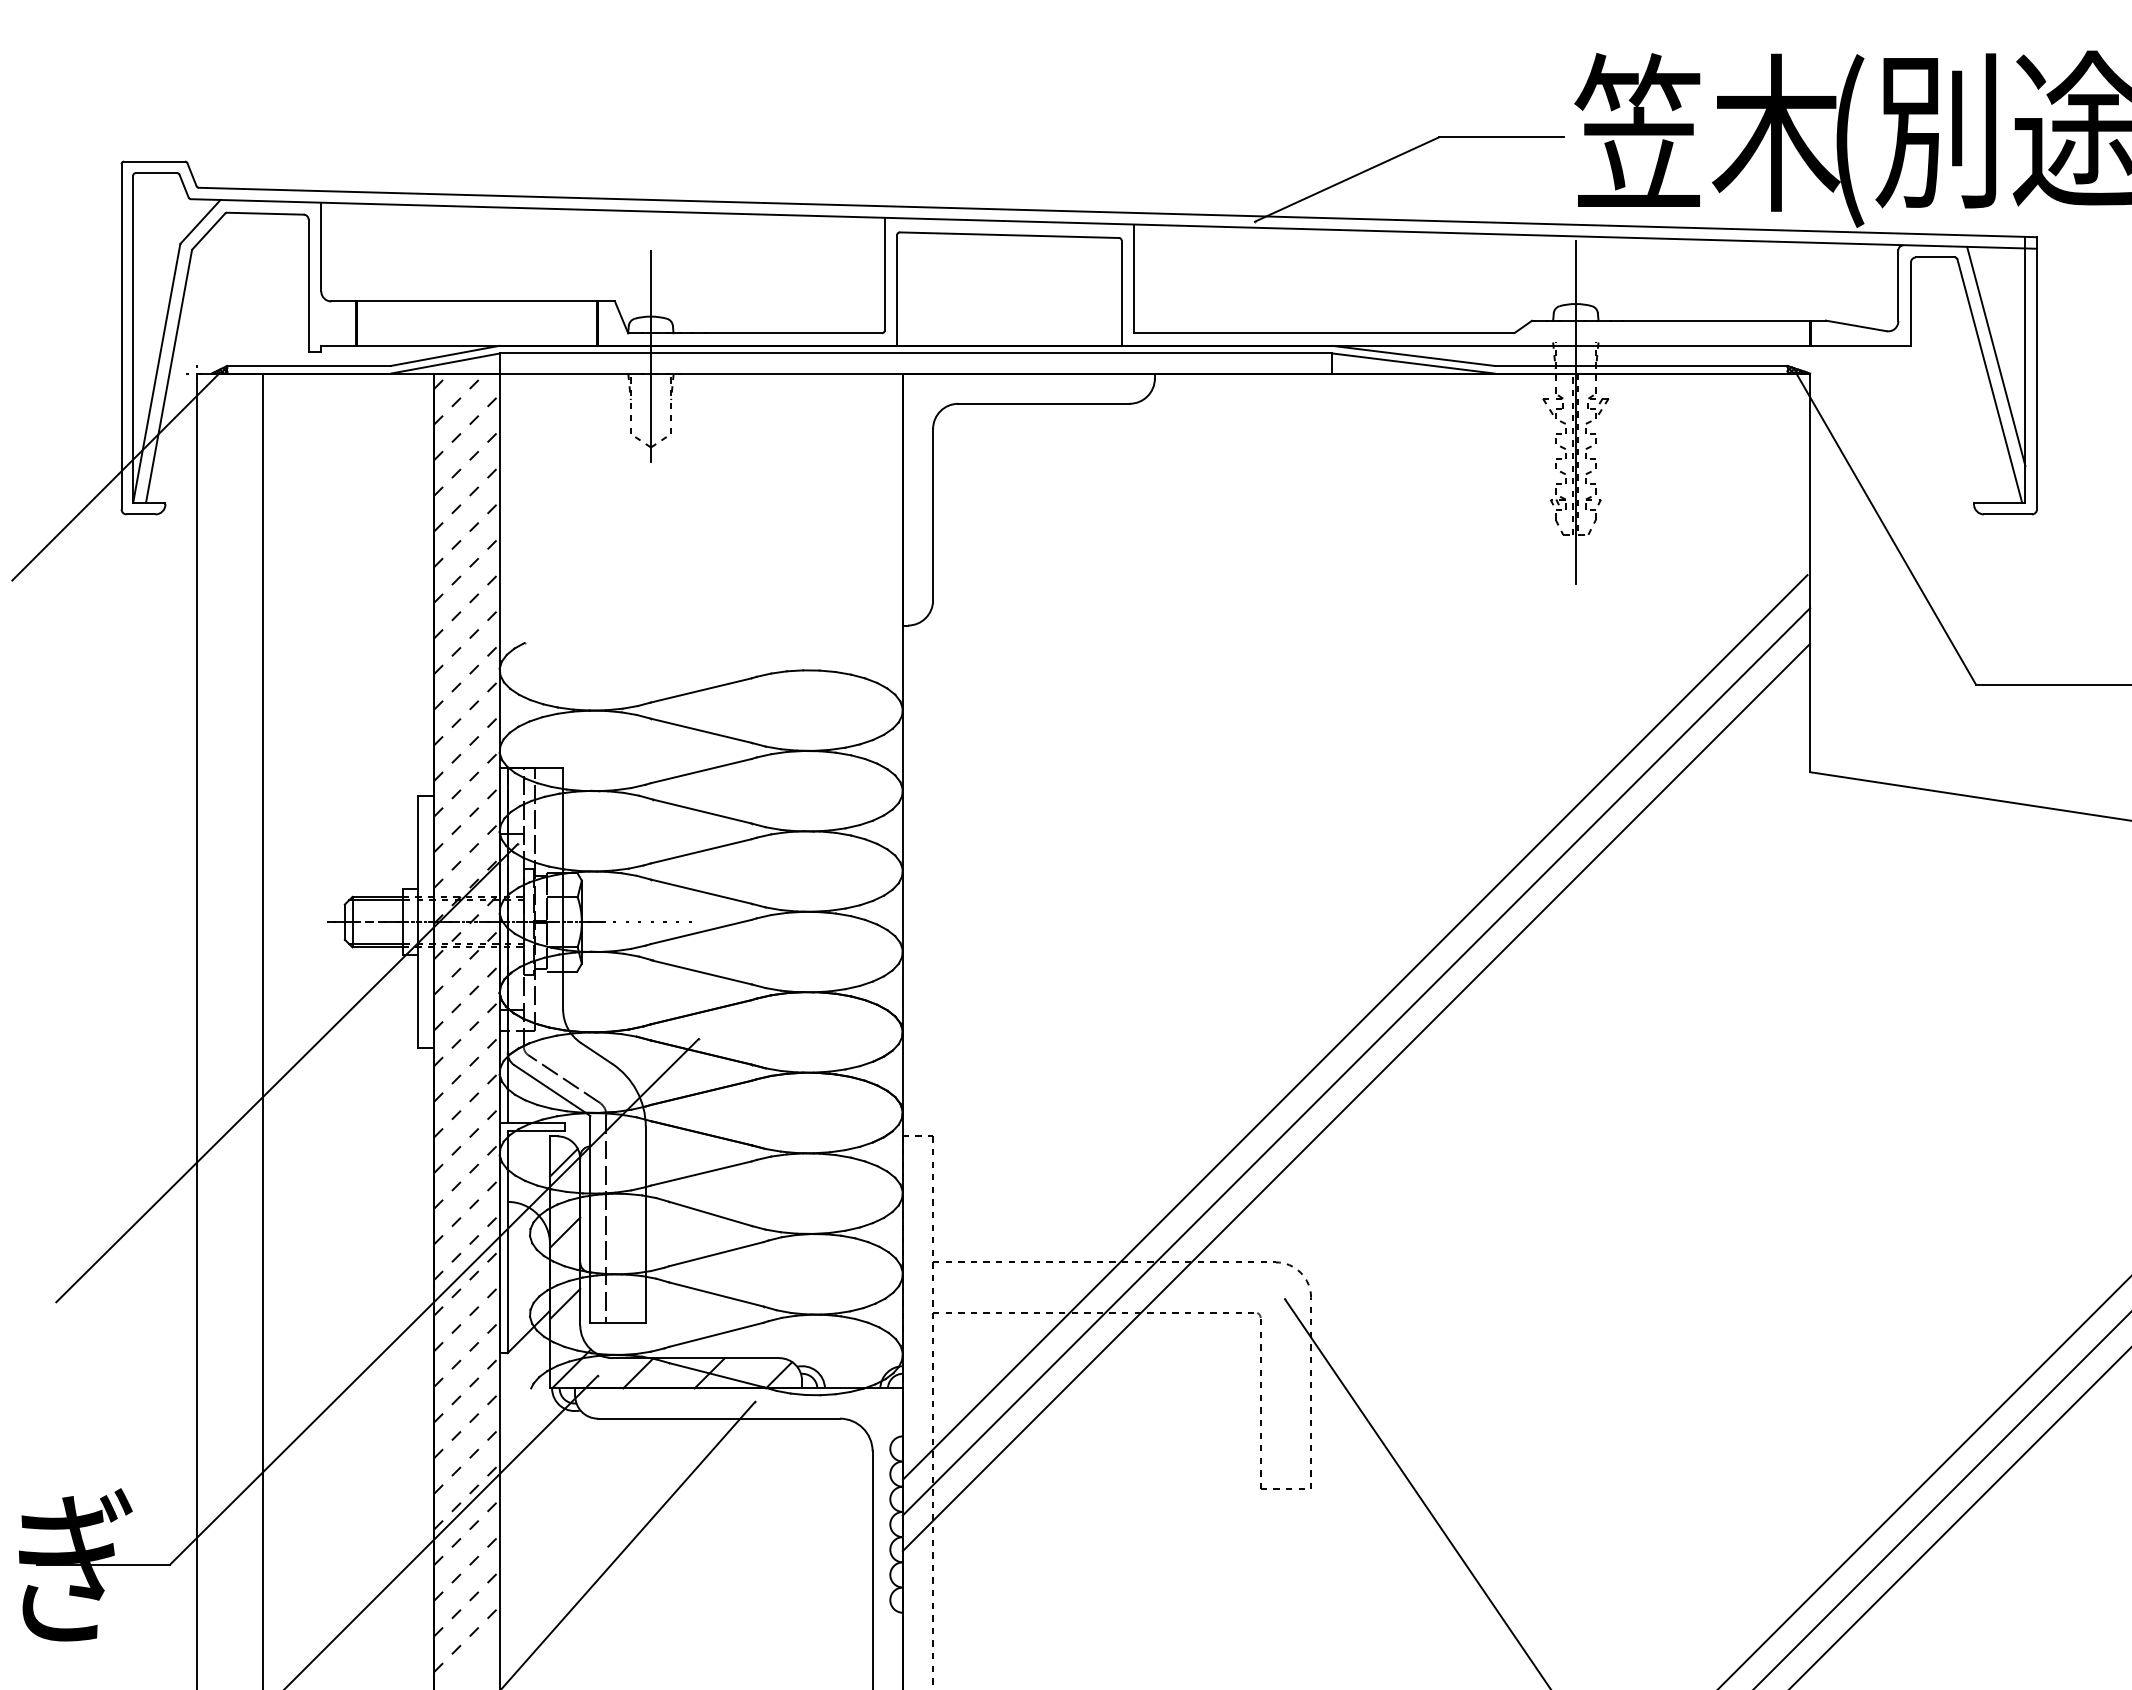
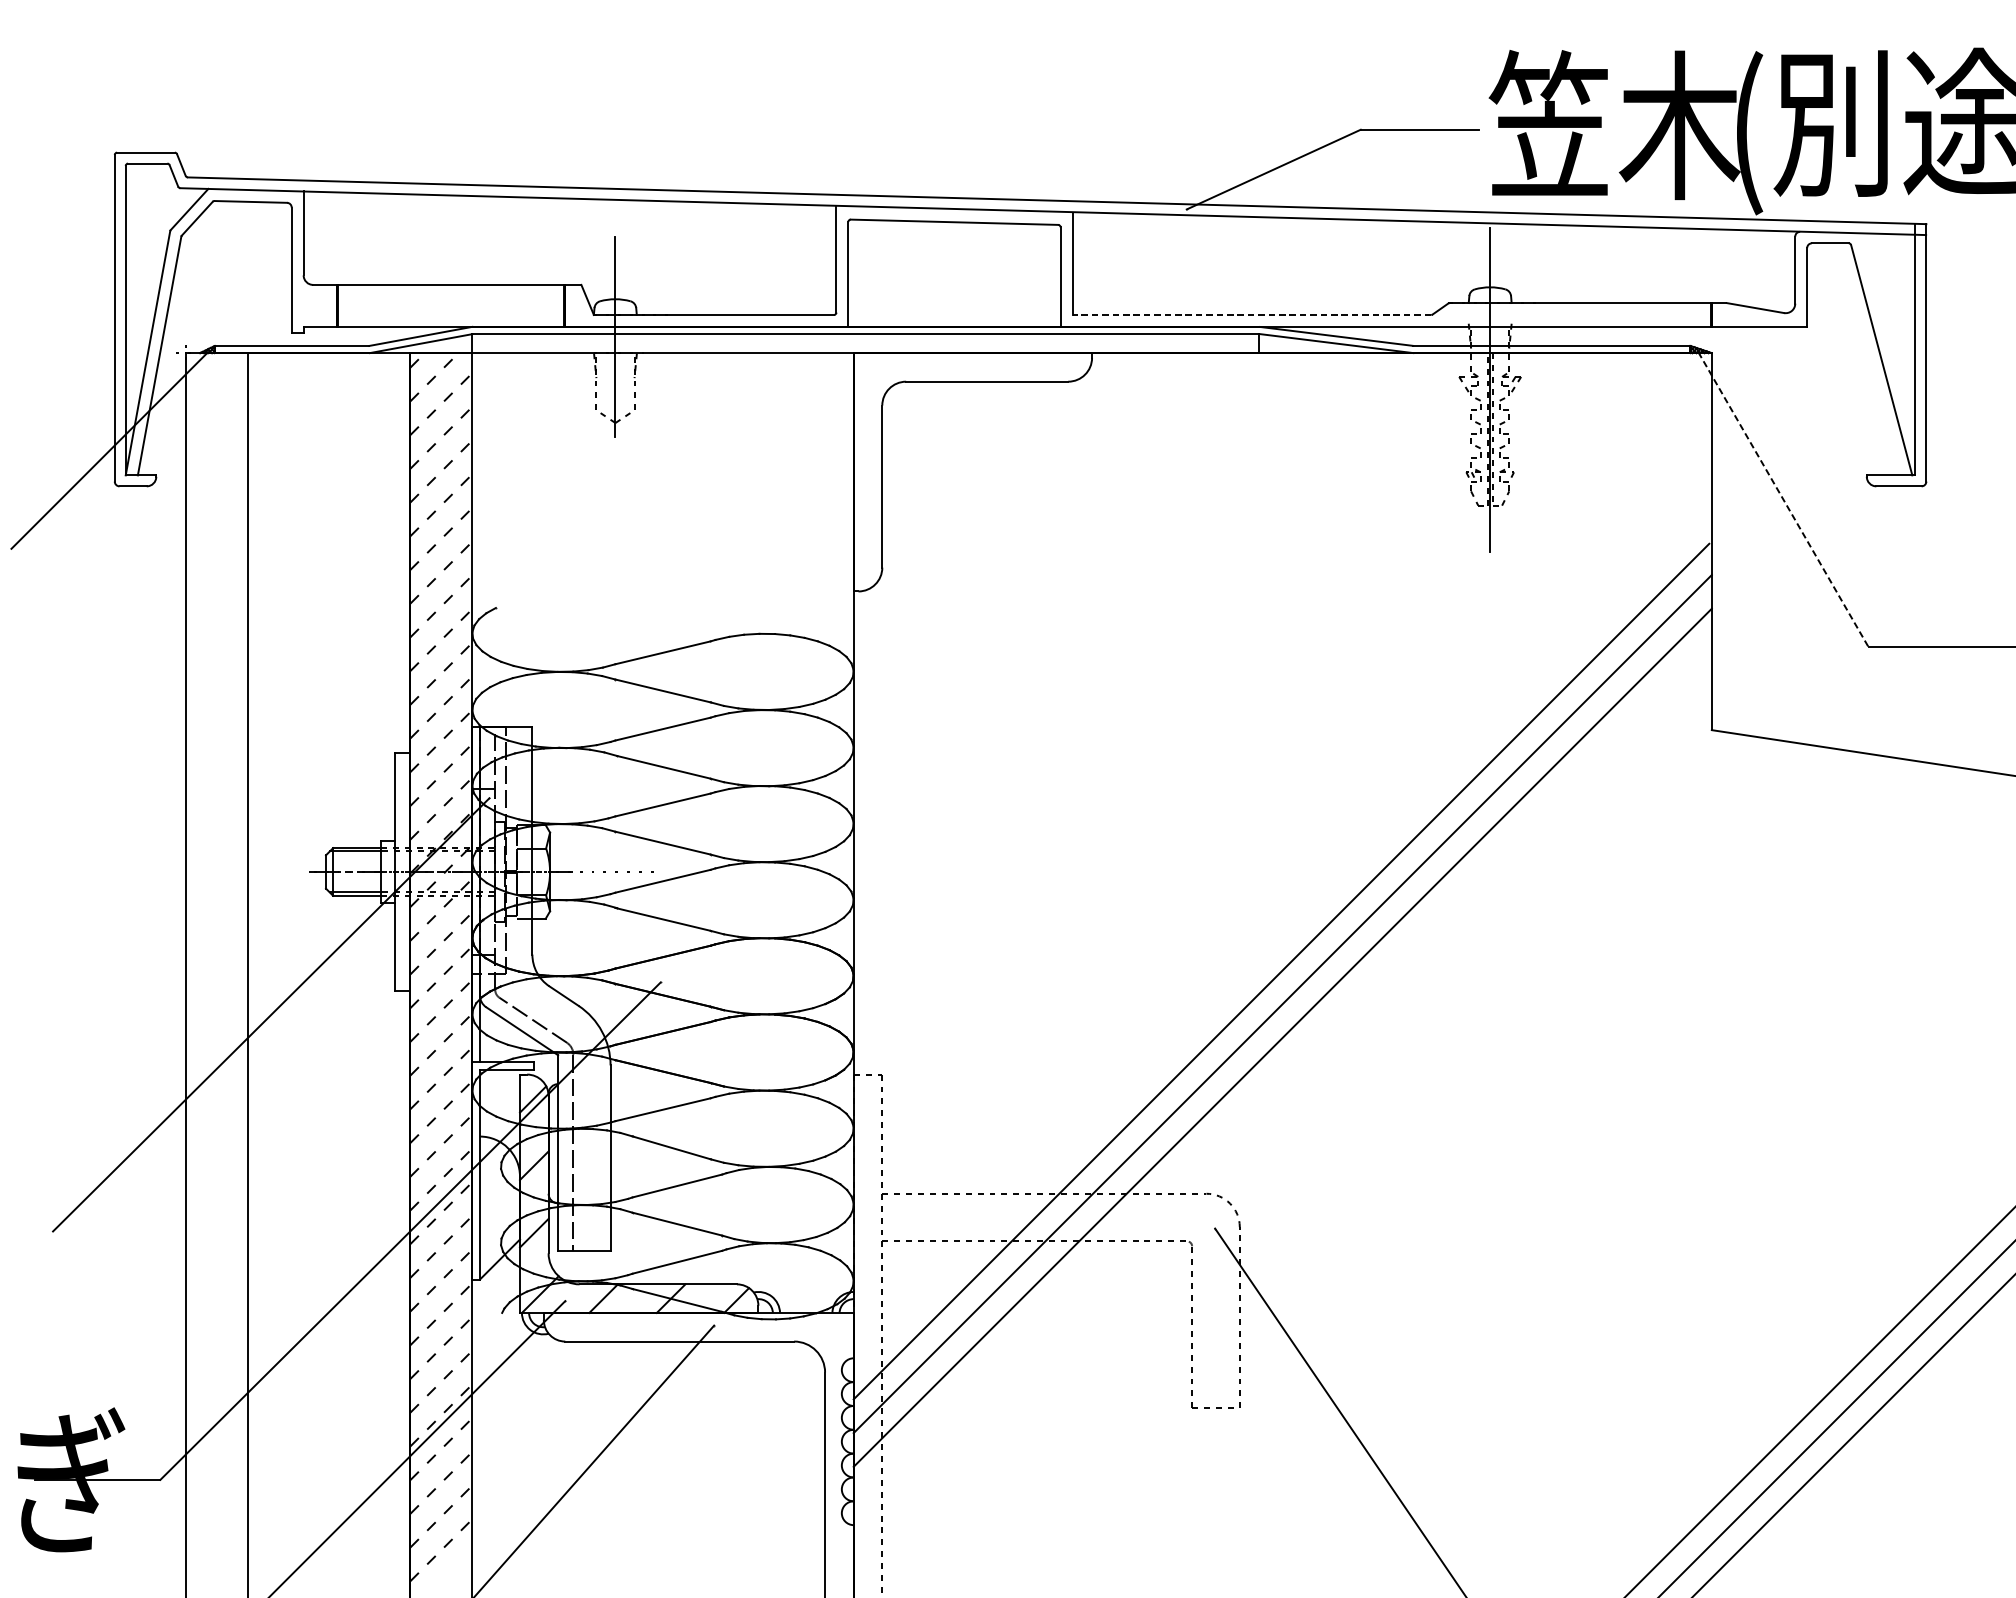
line: (1323, 333) -> (1251, 315), solid -> dashed
line: (1996, 355) -> (1888, 336), removed
line: (1886, 529) -> (1784, 500), solid -> dashed

